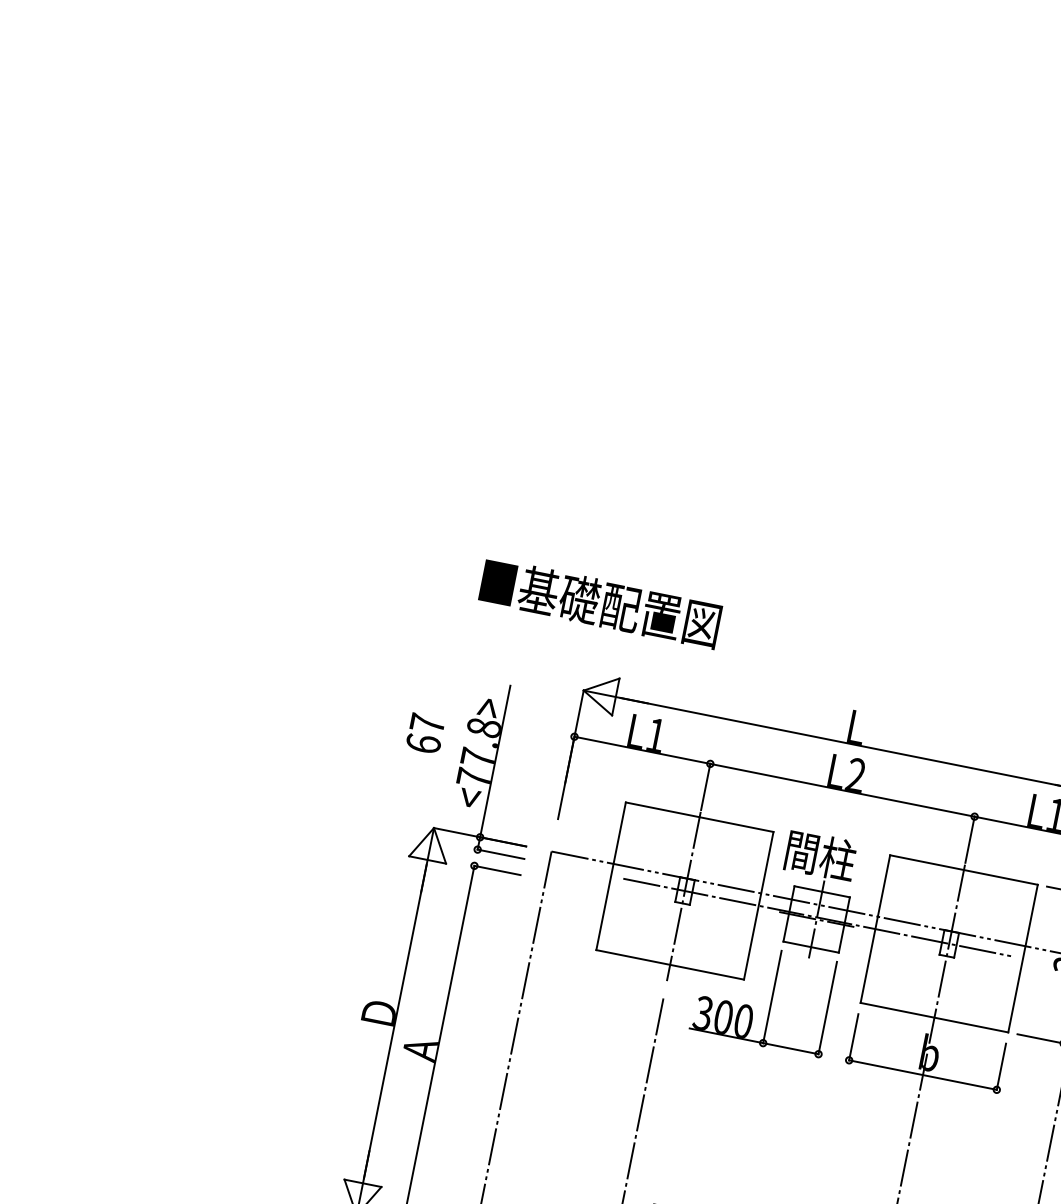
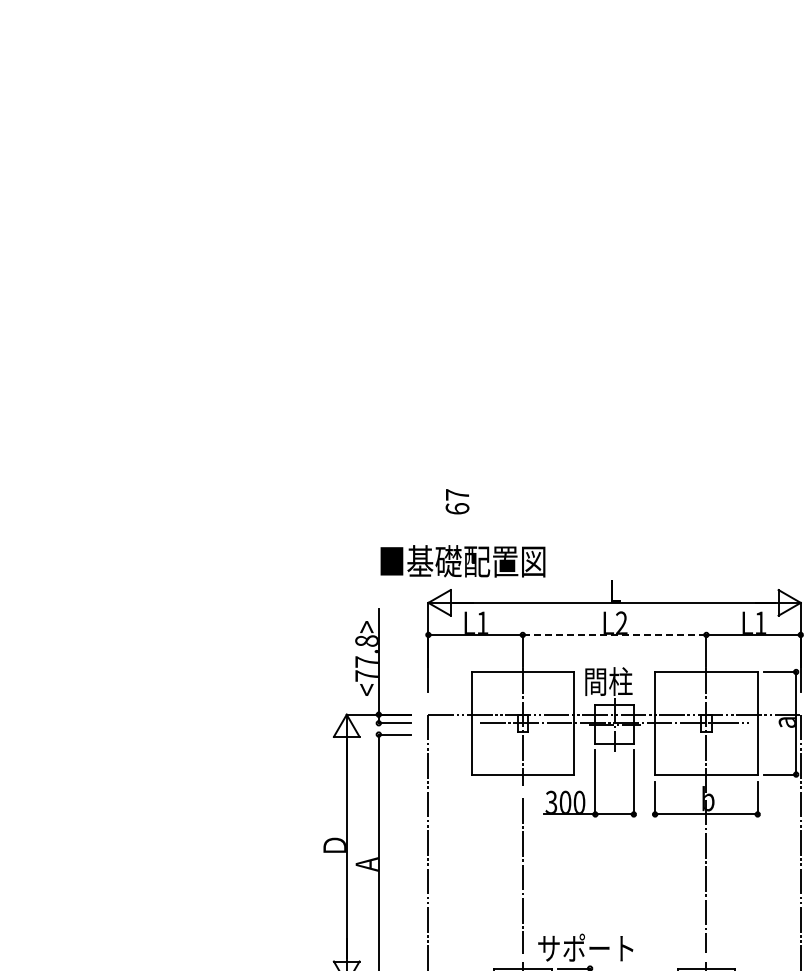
text: (599, 603) -> (462, 561), moved
text: (425, 733) -> (457, 501), moved
line: (842, 789) -> (614, 634), solid -> dashed

